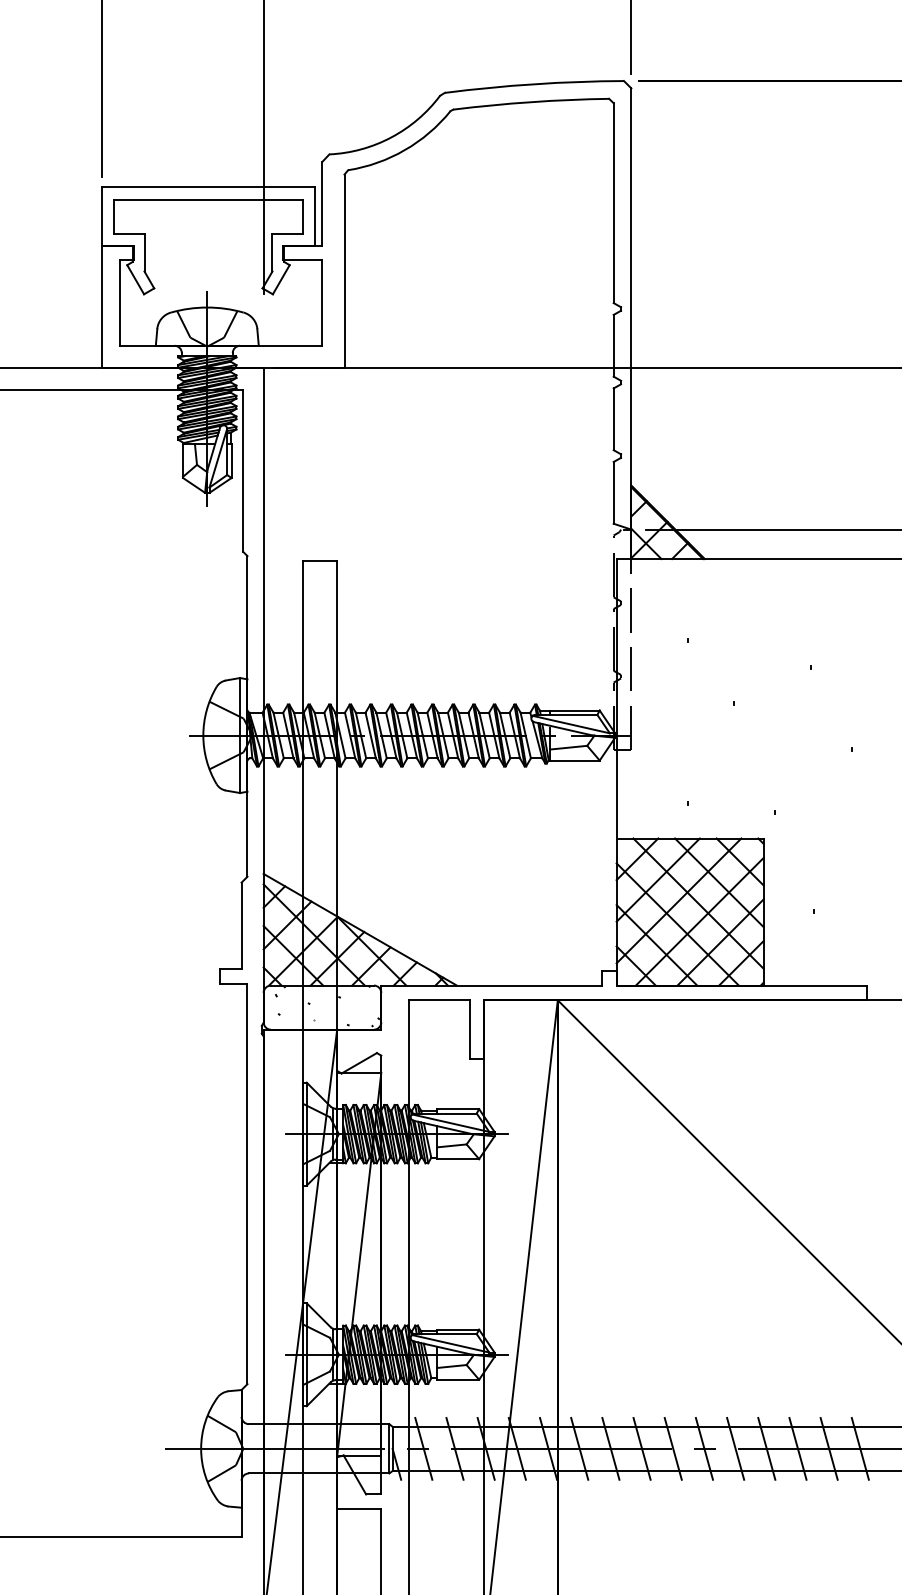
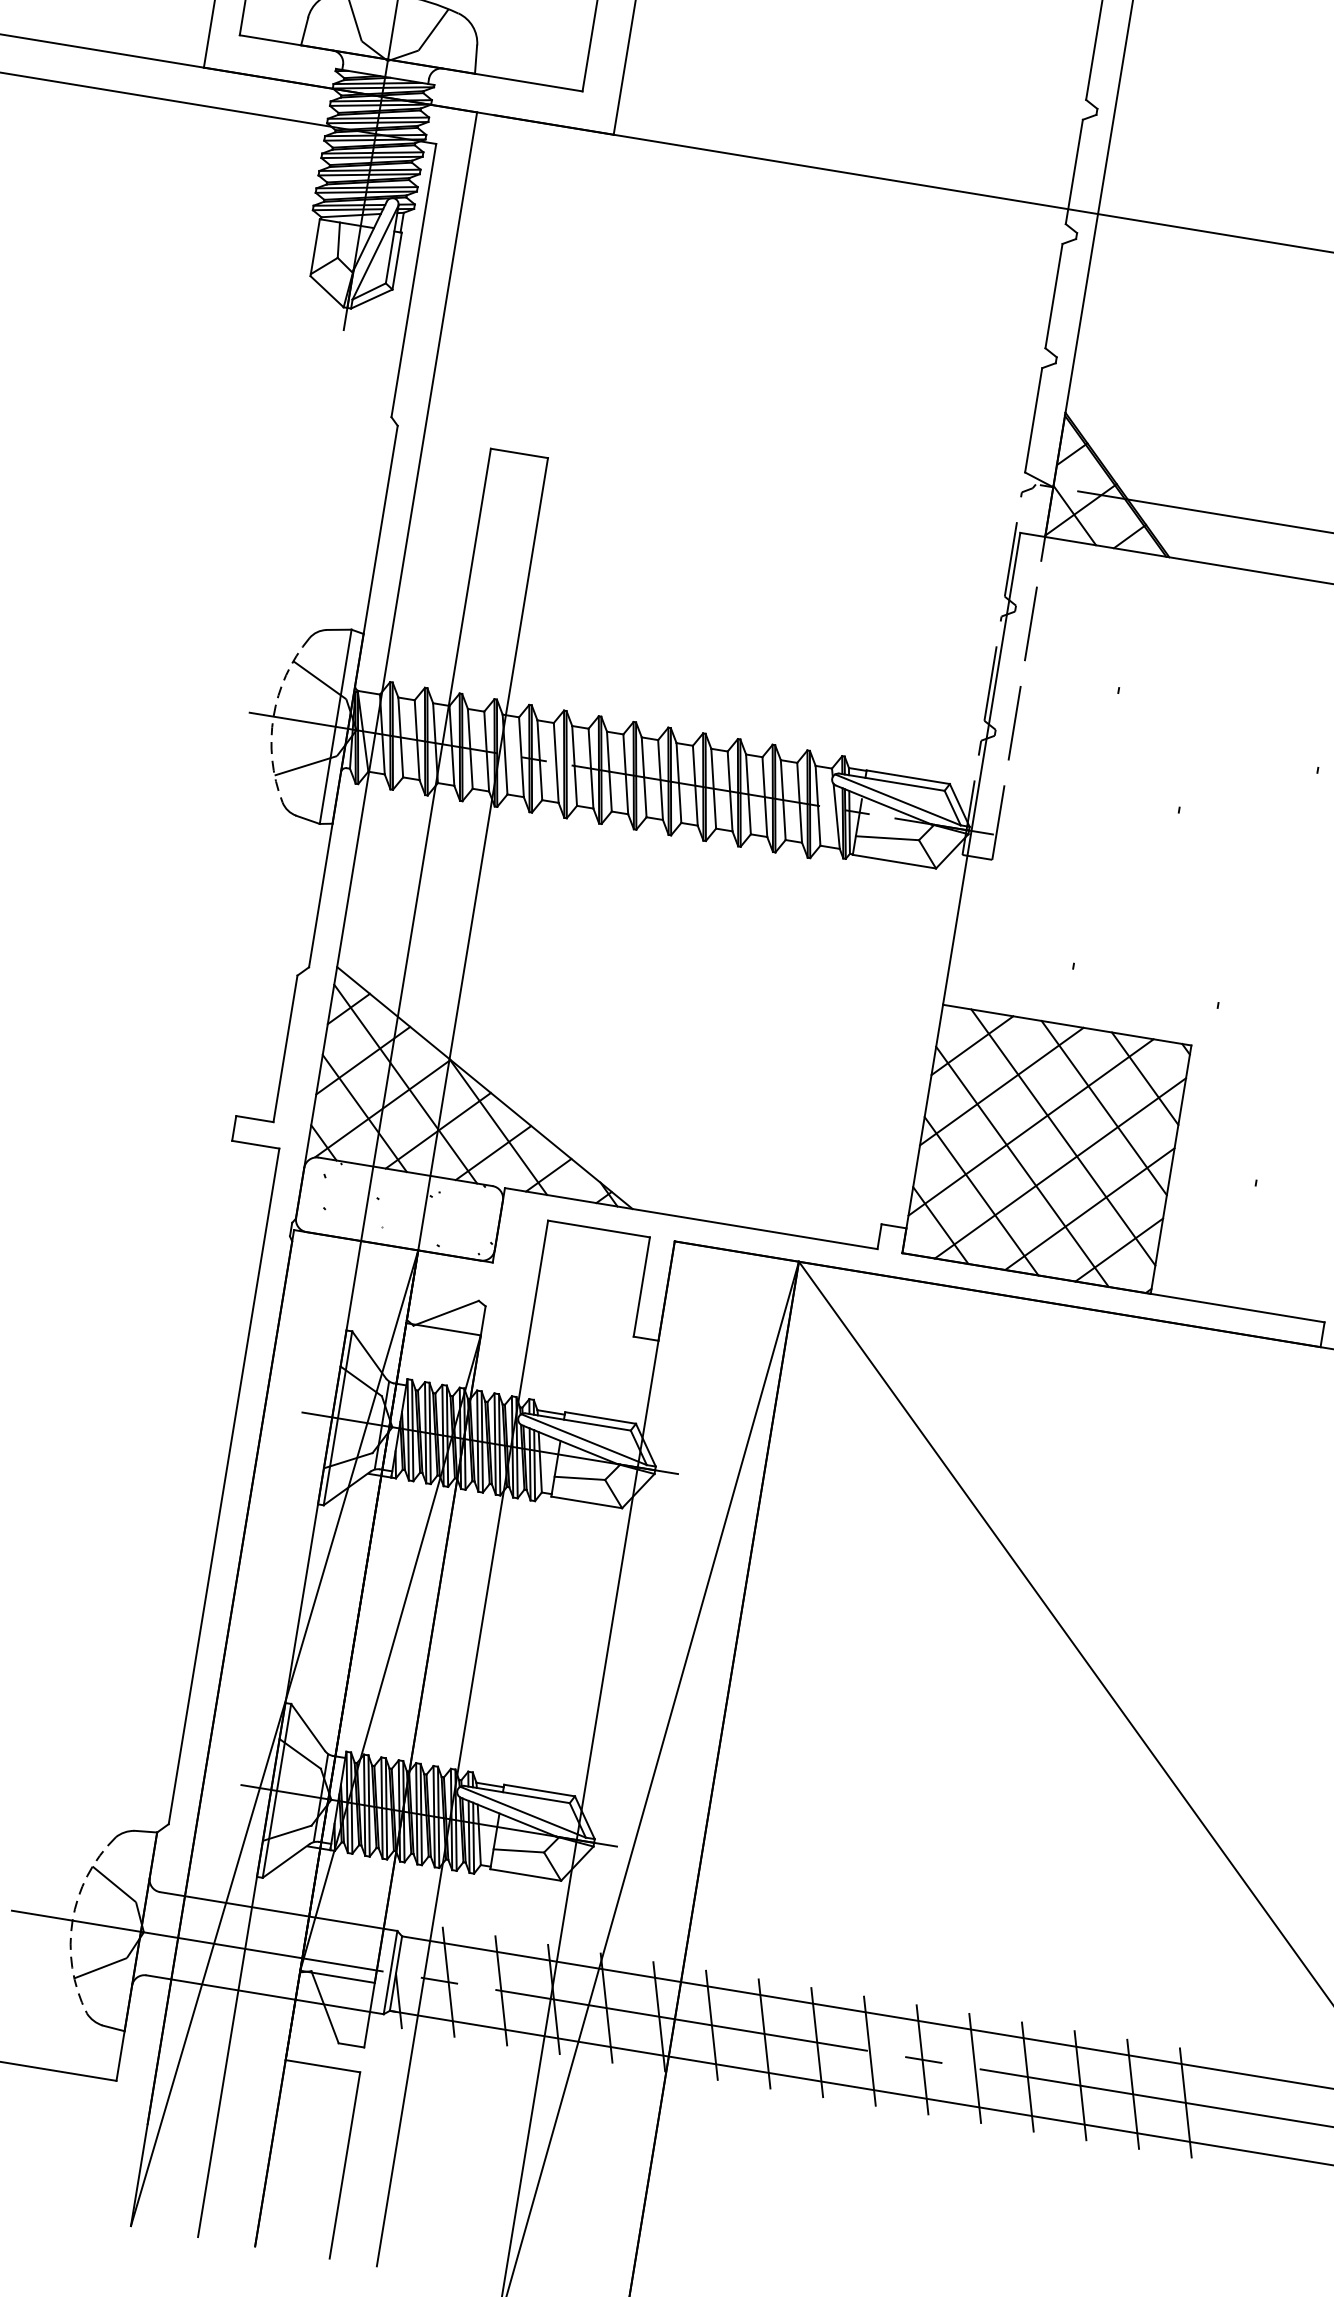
arc: (203, 735) -> (273, 716), solid -> dashed
arc: (201, 1448) -> (73, 1920), solid -> dashed

